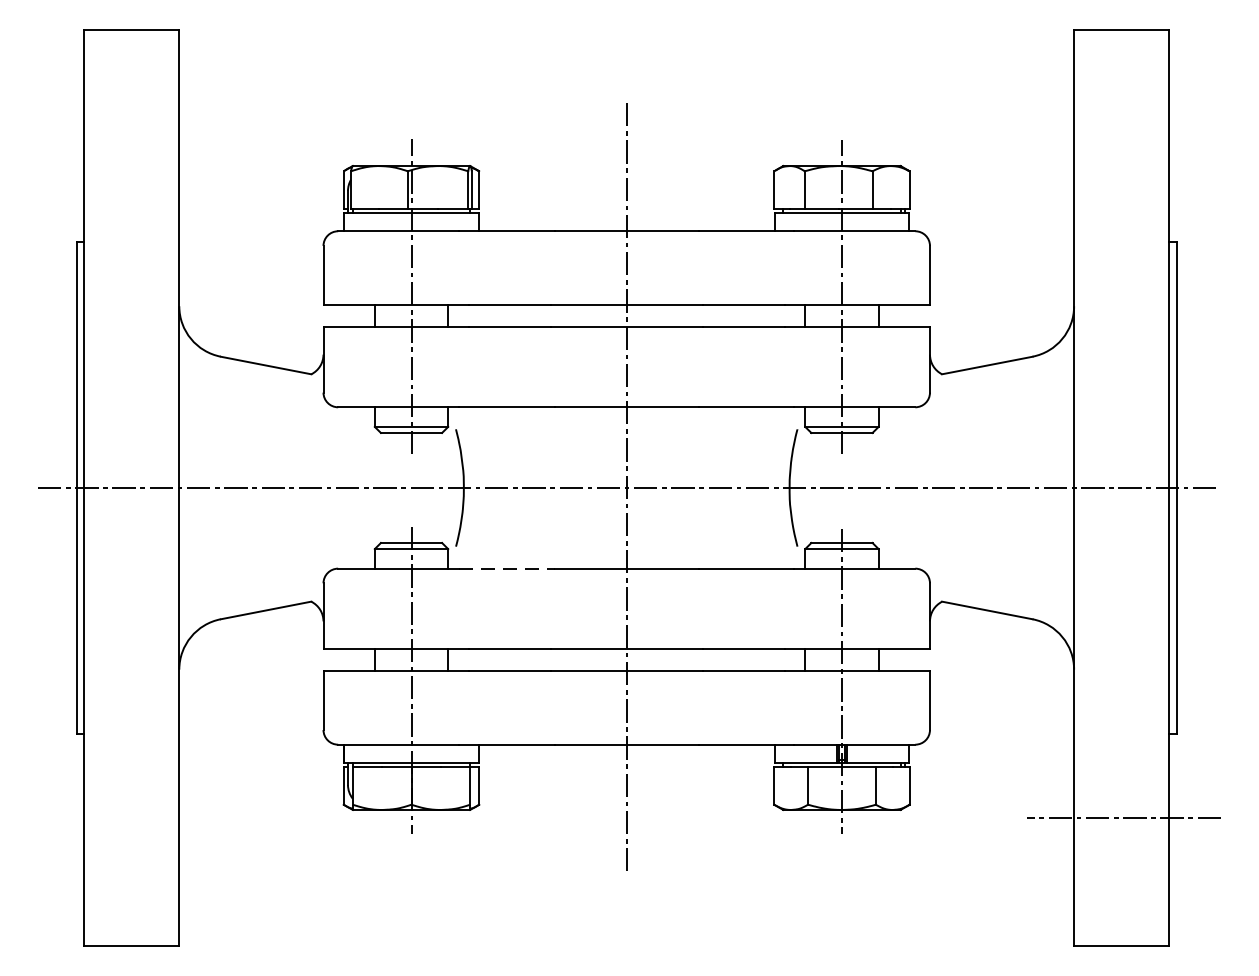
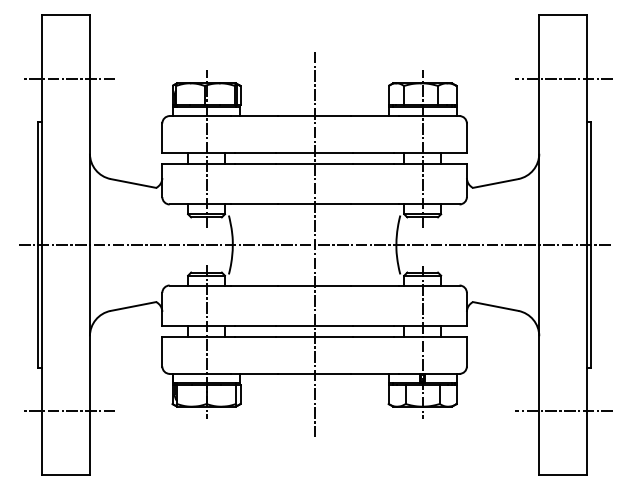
line: (136, 158) -> (68, 79), added
line: (1124, 158) -> (564, 79), added
line: (507, 568) -> (254, 285), dashed -> solid
line: (136, 817) -> (68, 410), added

